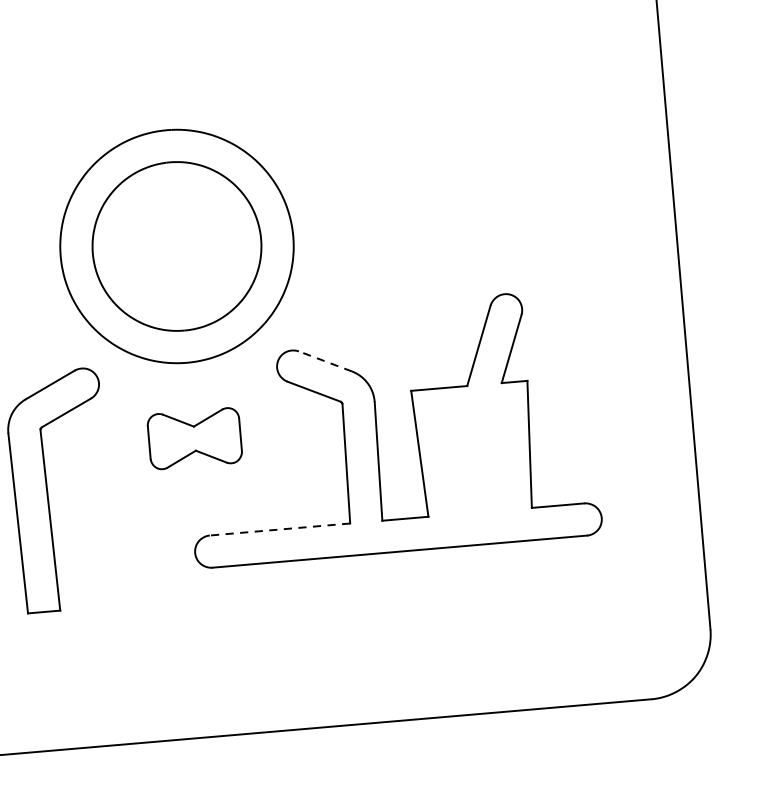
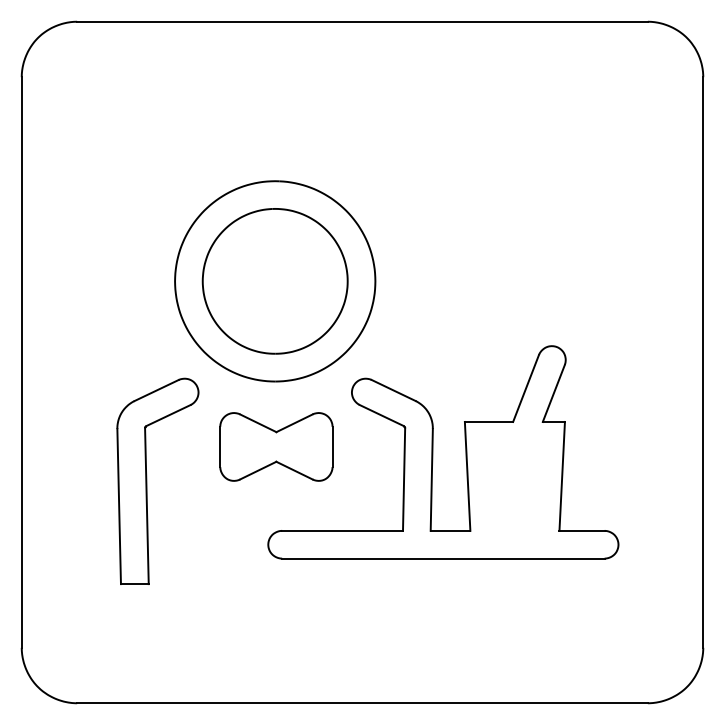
line: (325, 361) -> (393, 390), dashed -> solid
part: (194, 438) -> (276, 446), size x1.43
line: (279, 529) -> (342, 530), dashed -> solid

